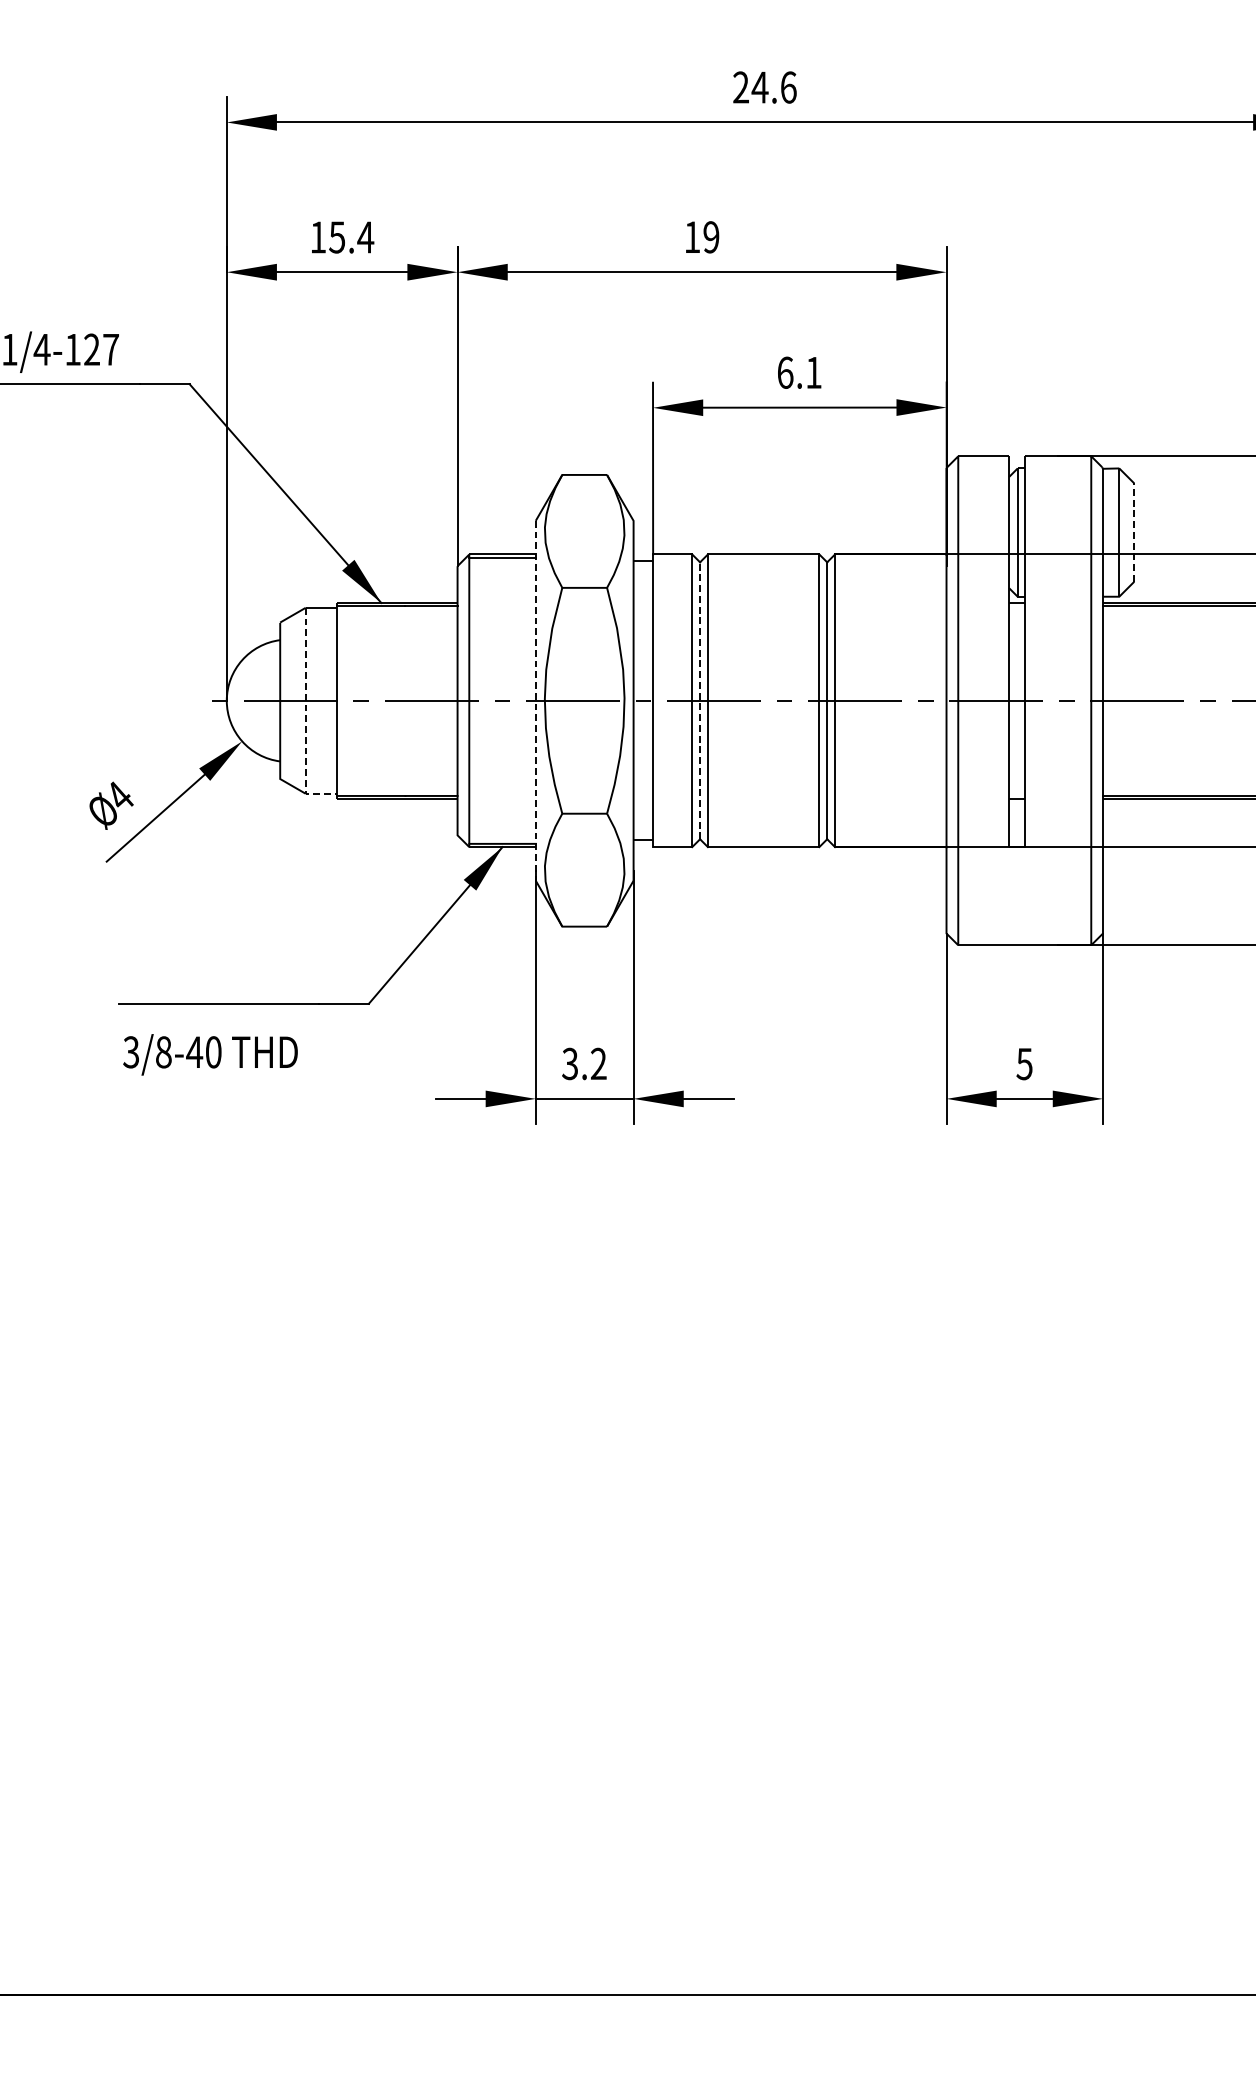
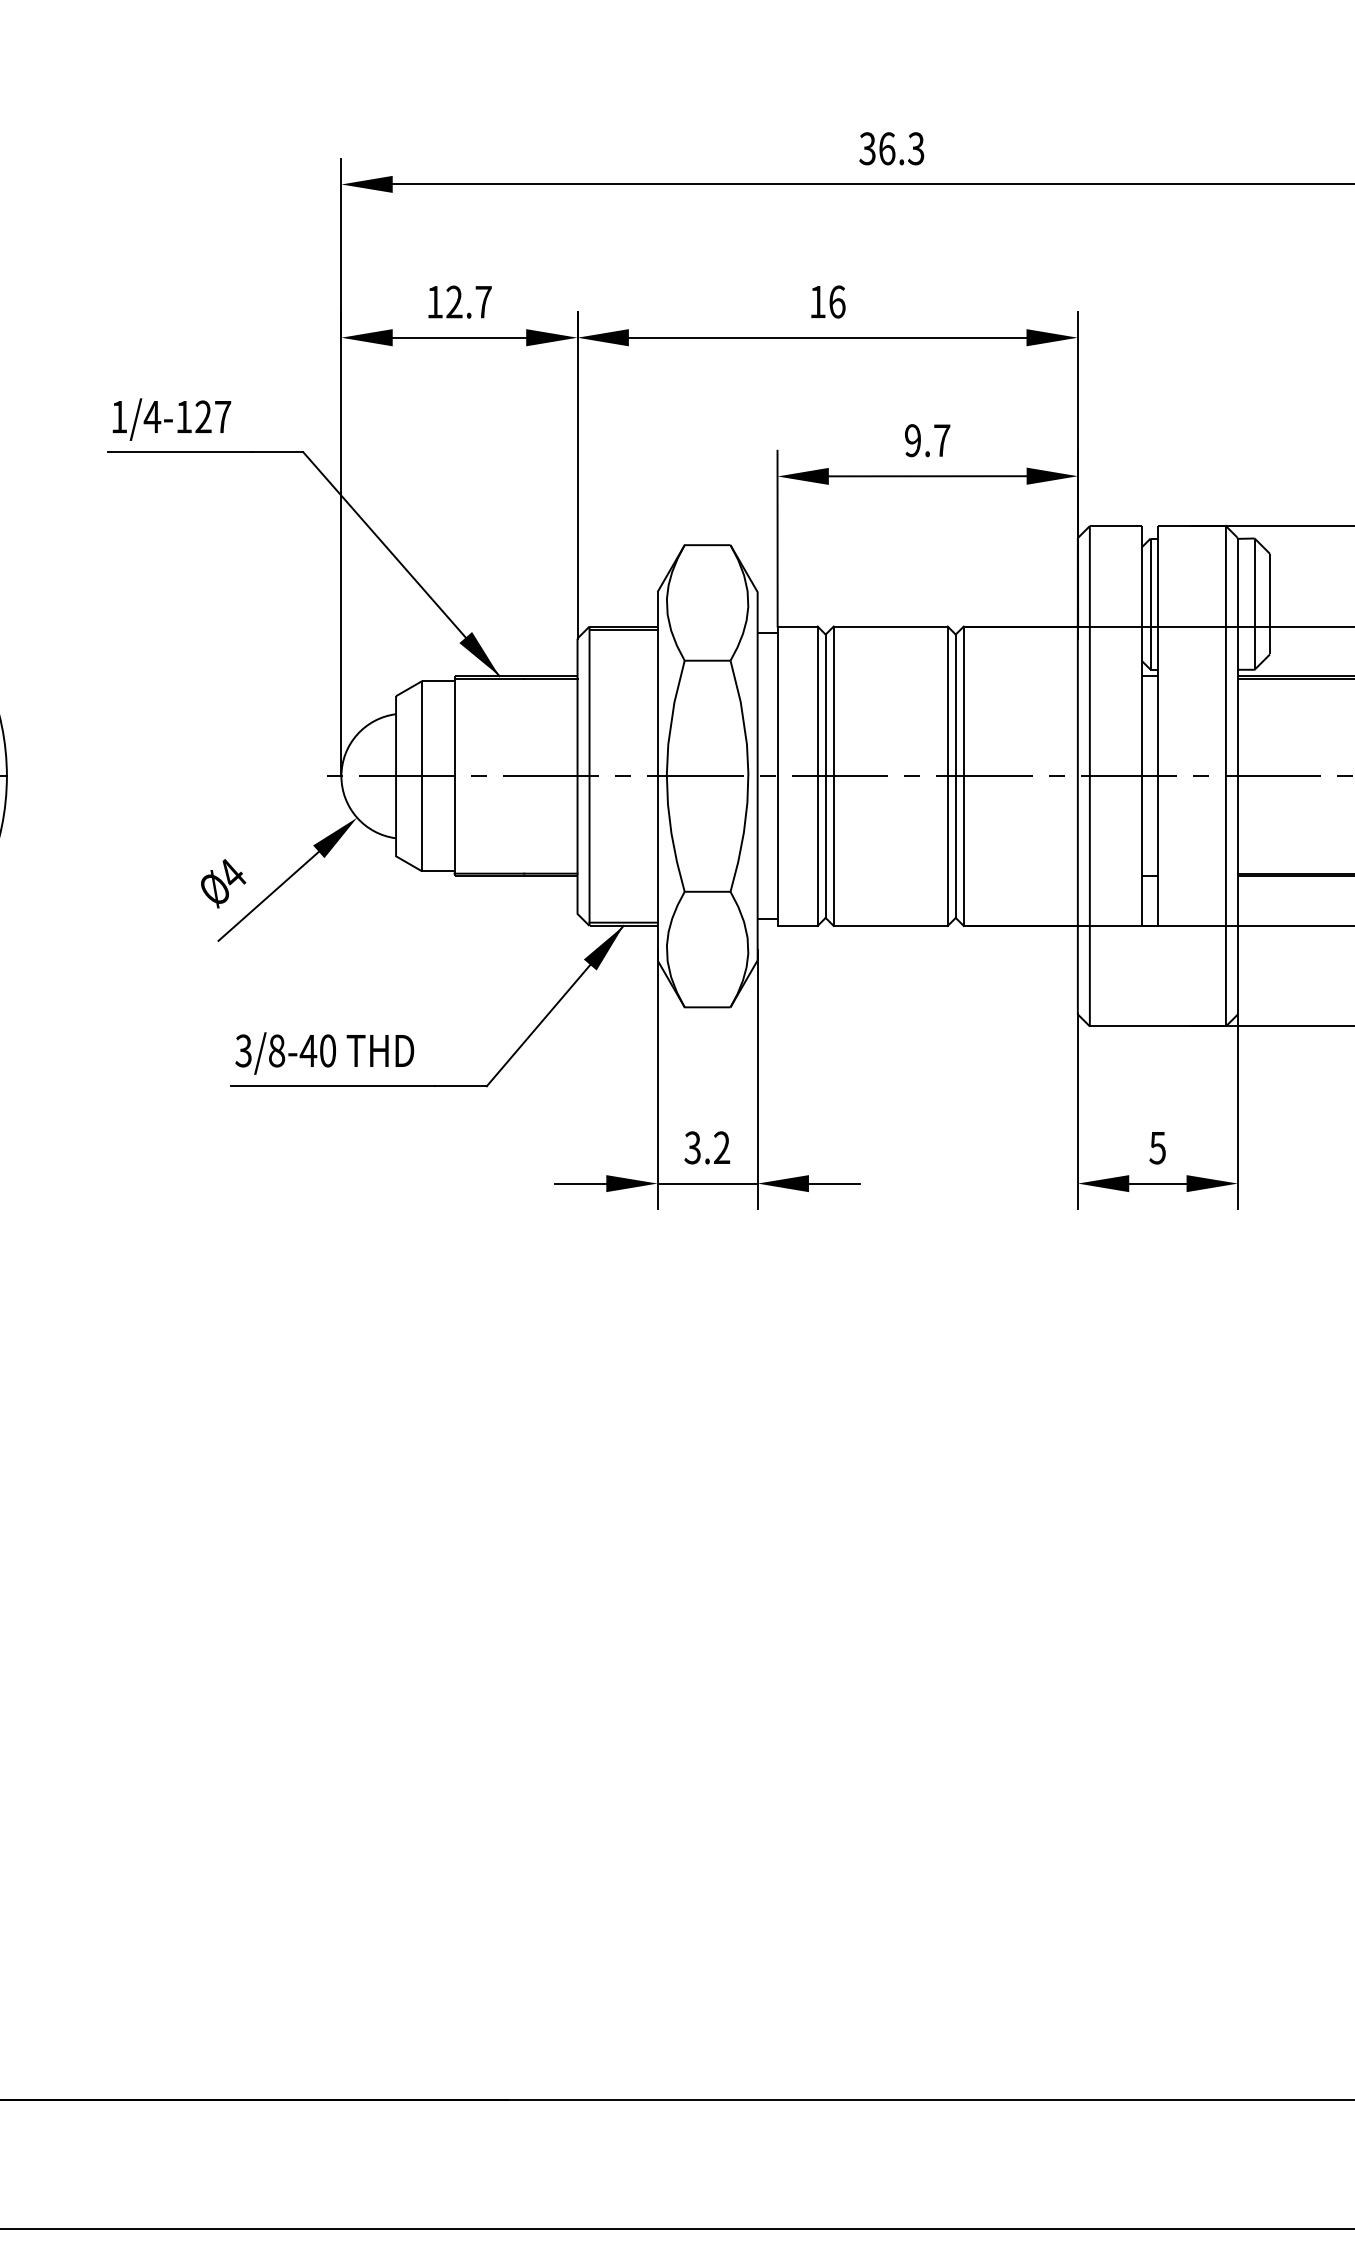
text: (764, 87) -> (891, 148), 24.6 -> 36.3
text: (351, 236) -> (469, 301), 15.4 -> 12.7
text: (711, 236) -> (837, 301), 19 -> 16
text: (799, 372) -> (927, 440), 6.1 -> 9.7
line: (1133, 531) -> (1269, 603), dashed -> solid
line: (535, 701) -> (657, 776), dashed -> solid
line: (699, 701) -> (825, 776), dashed -> solid
line: (306, 717) -> (422, 793), dashed -> solid
text: (210, 1054) -> (324, 1053), moved

